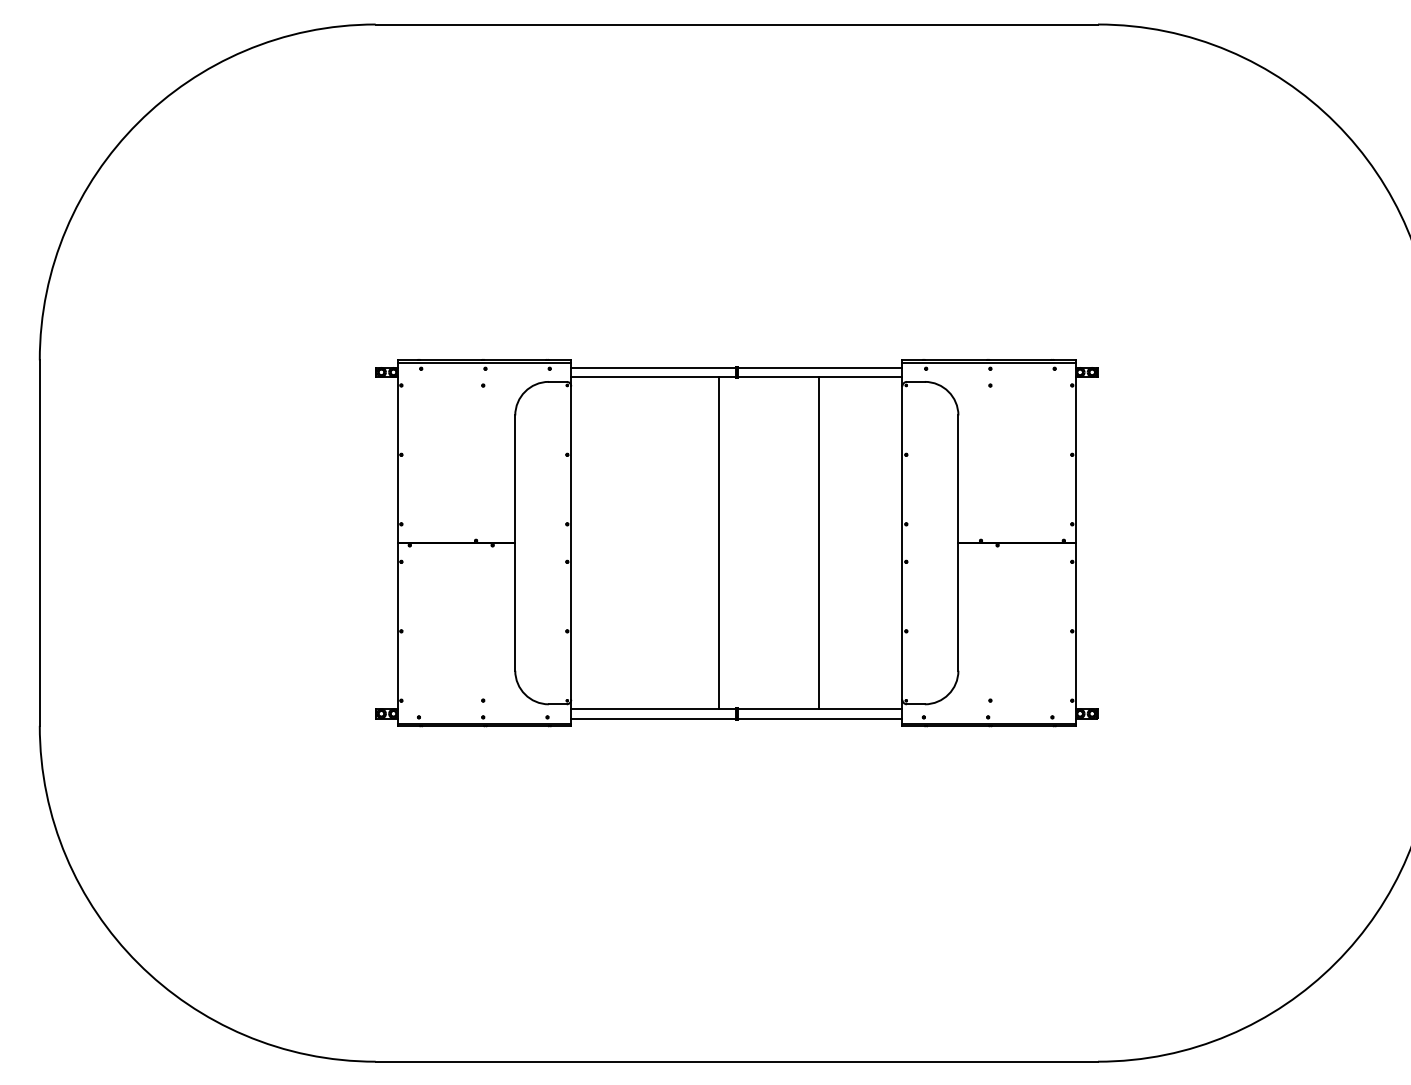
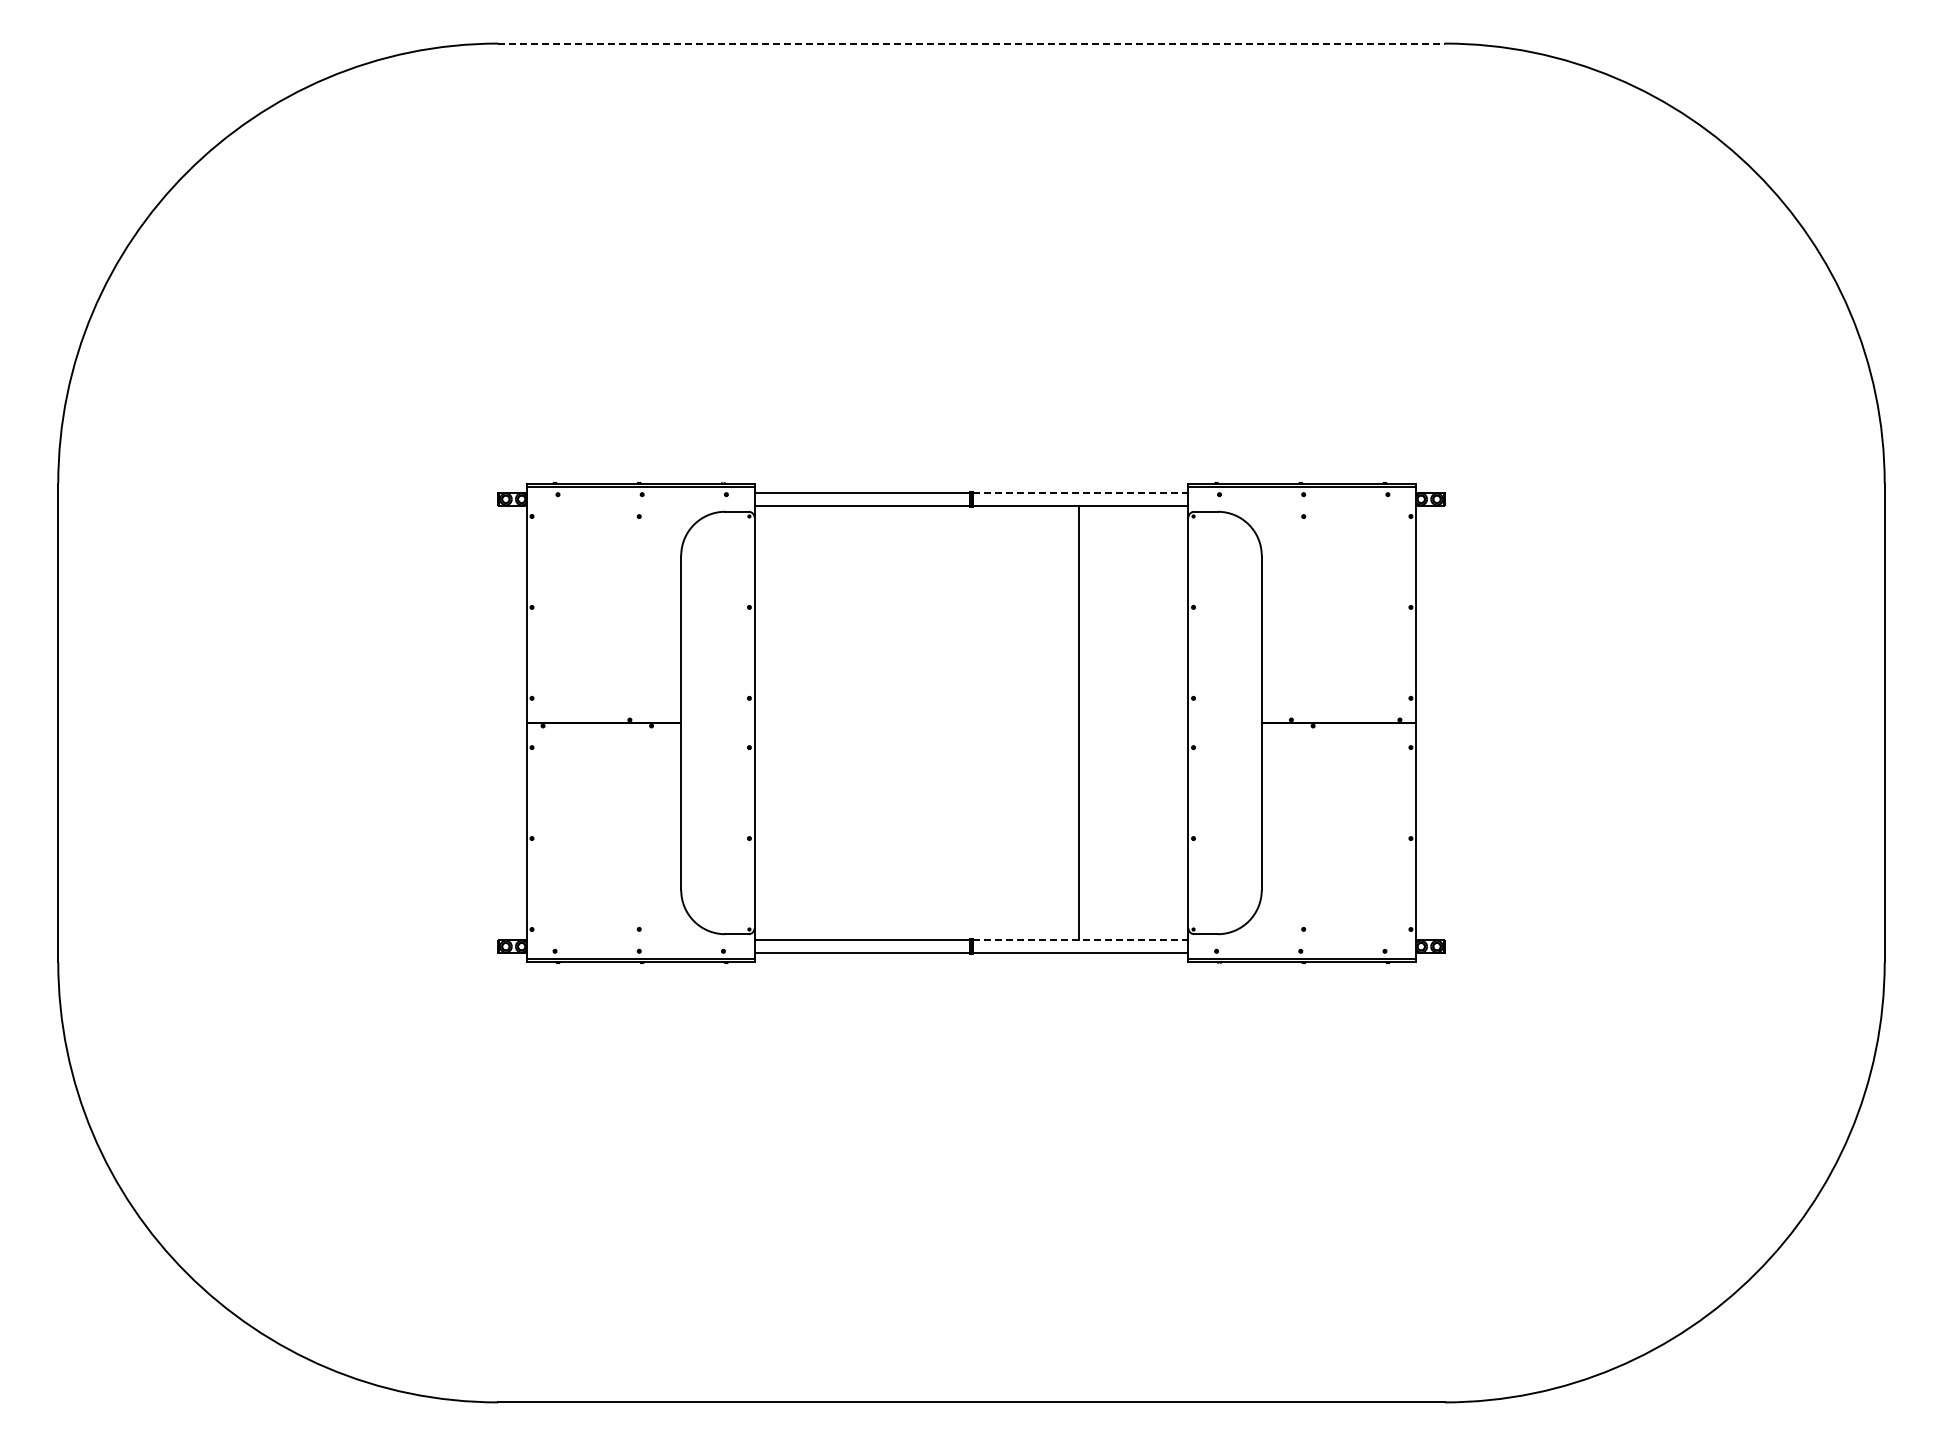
line: (736, 24) -> (971, 43), solid -> dashed
line: (820, 367) -> (1080, 493), solid -> dashed
line: (719, 542) -> (948, 722), removed
line: (820, 709) -> (1080, 940), solid -> dashed

